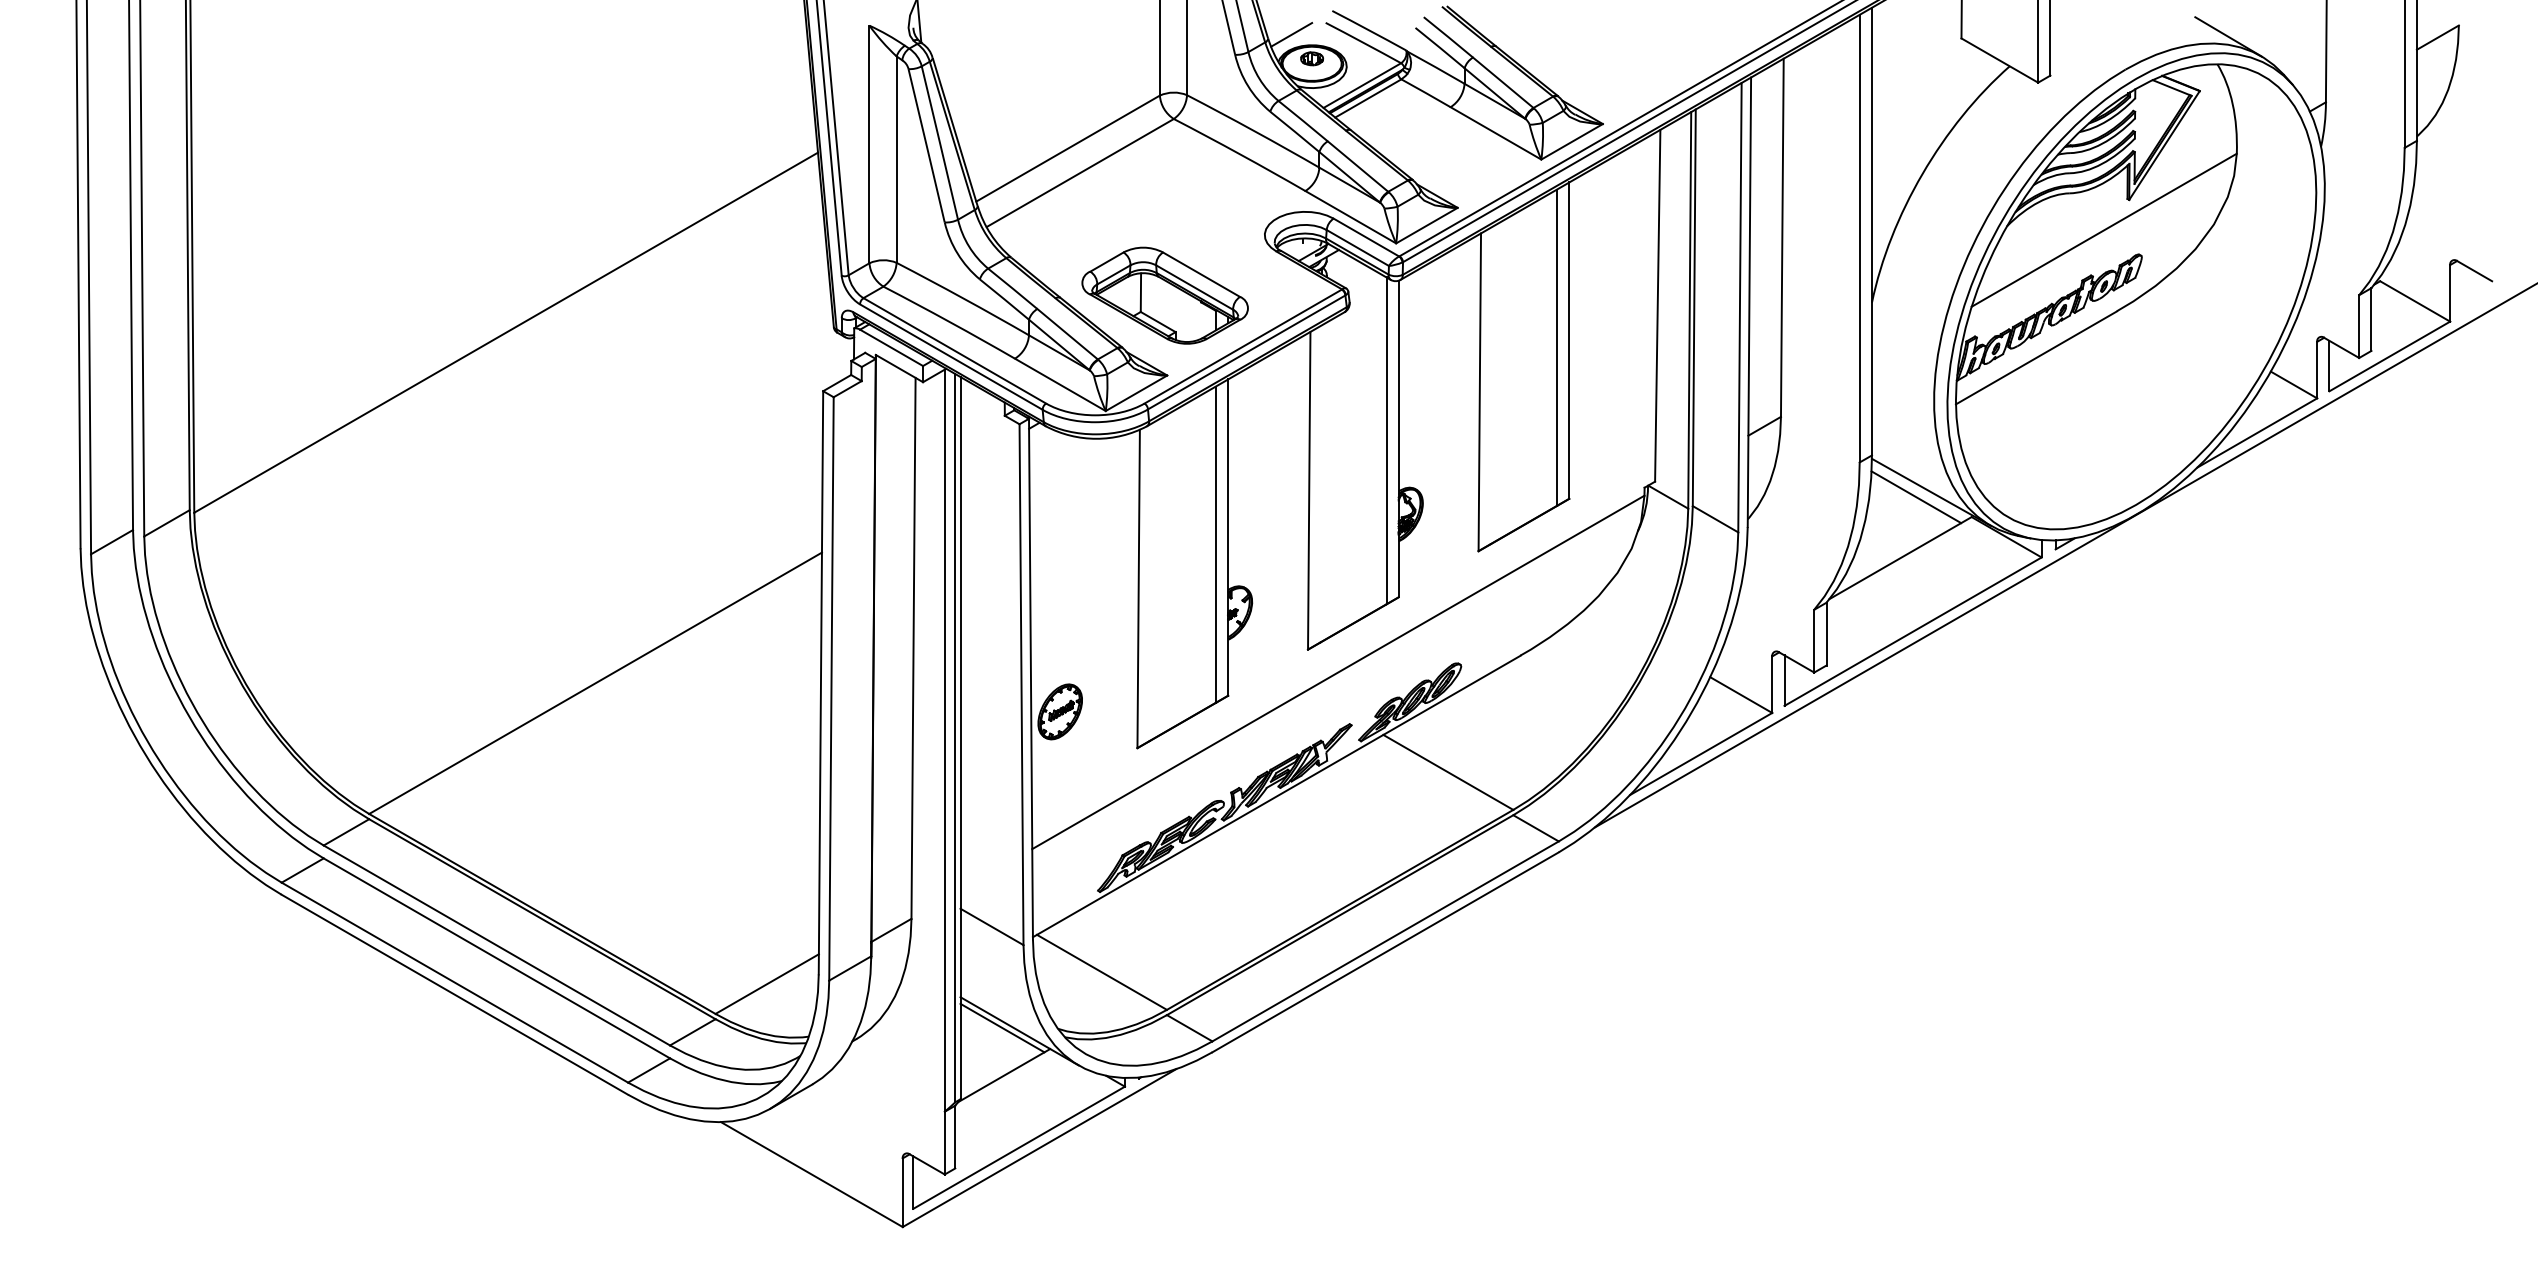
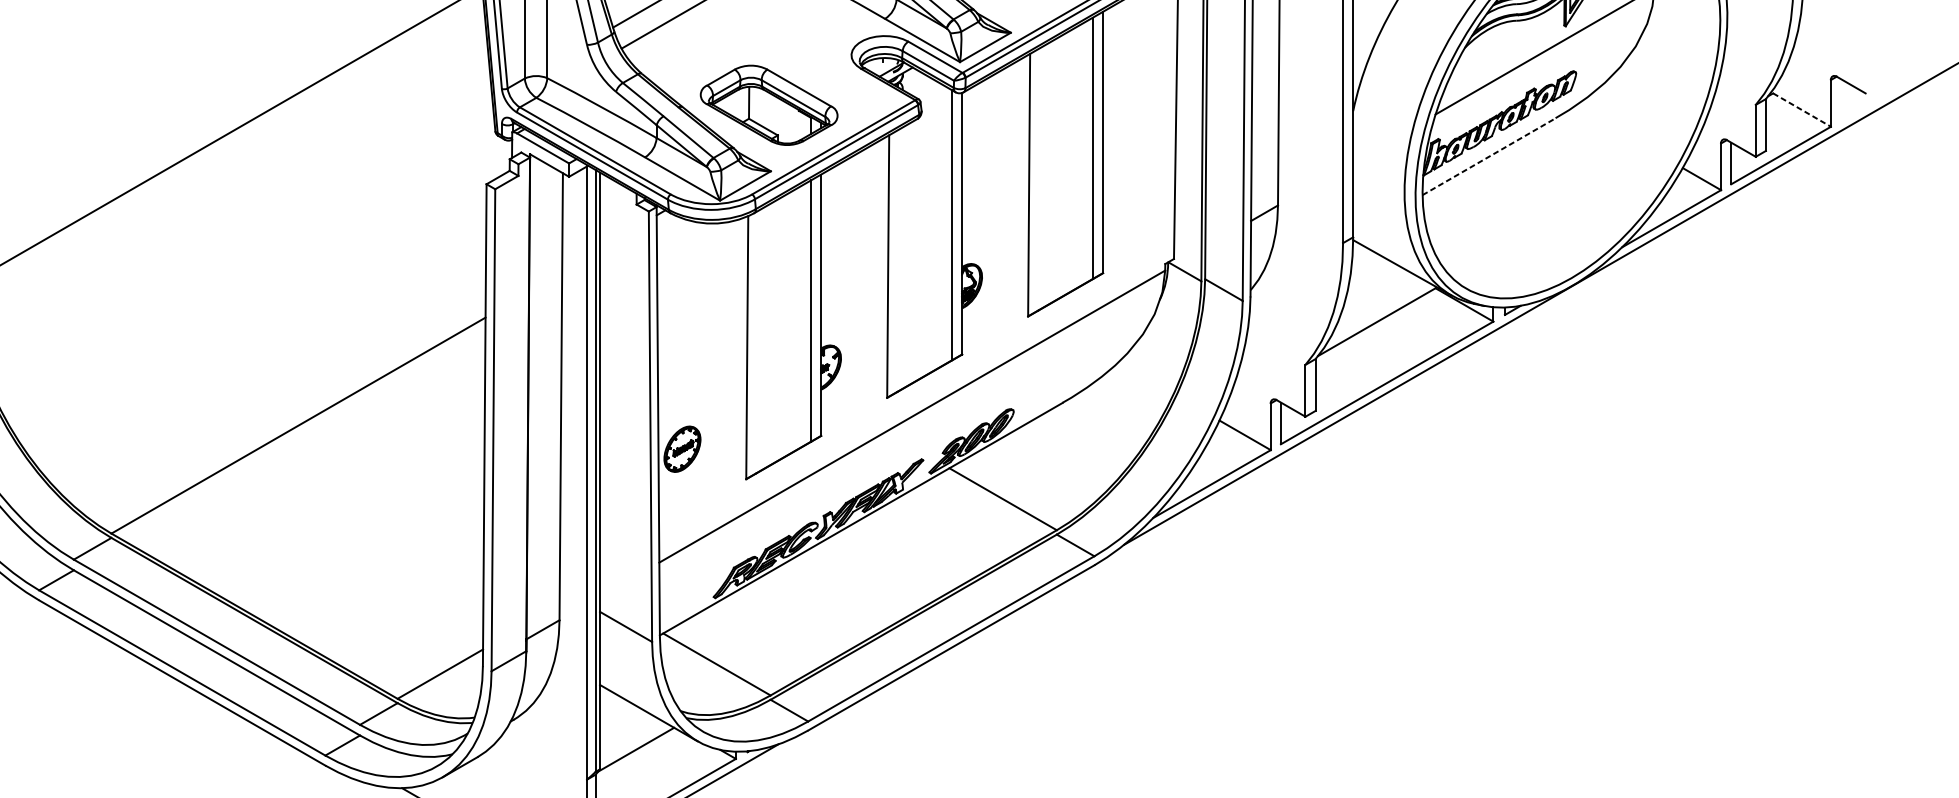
line: (2415, 301) -> (1802, 110), solid -> dashed
line: (2036, 357) -> (1489, 156), solid -> dashed
line: (1916, 497) -> (1389, 272), removed
line: (1002, 1027) -> (634, 710), removed

